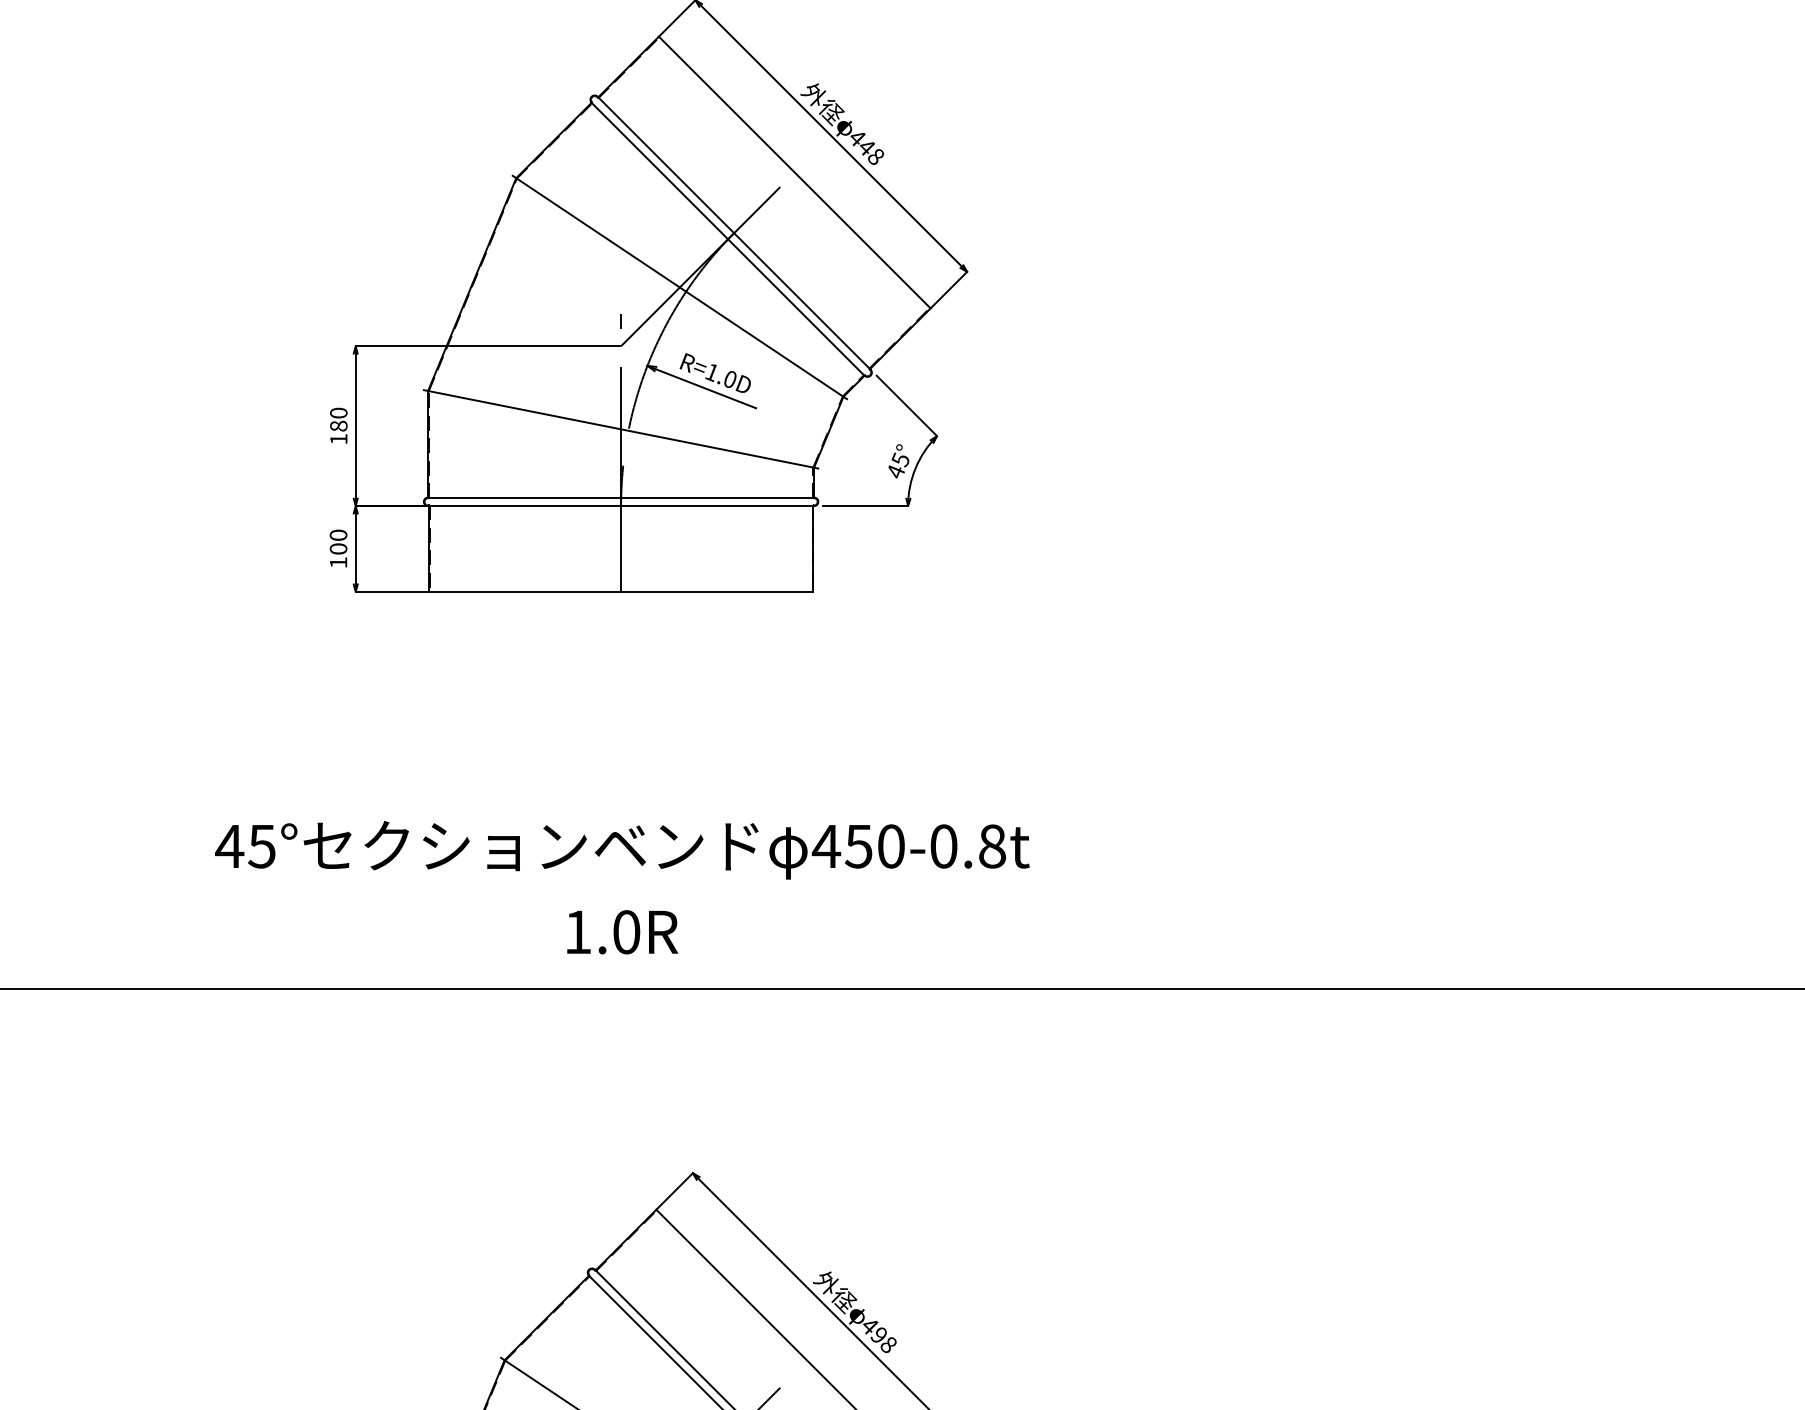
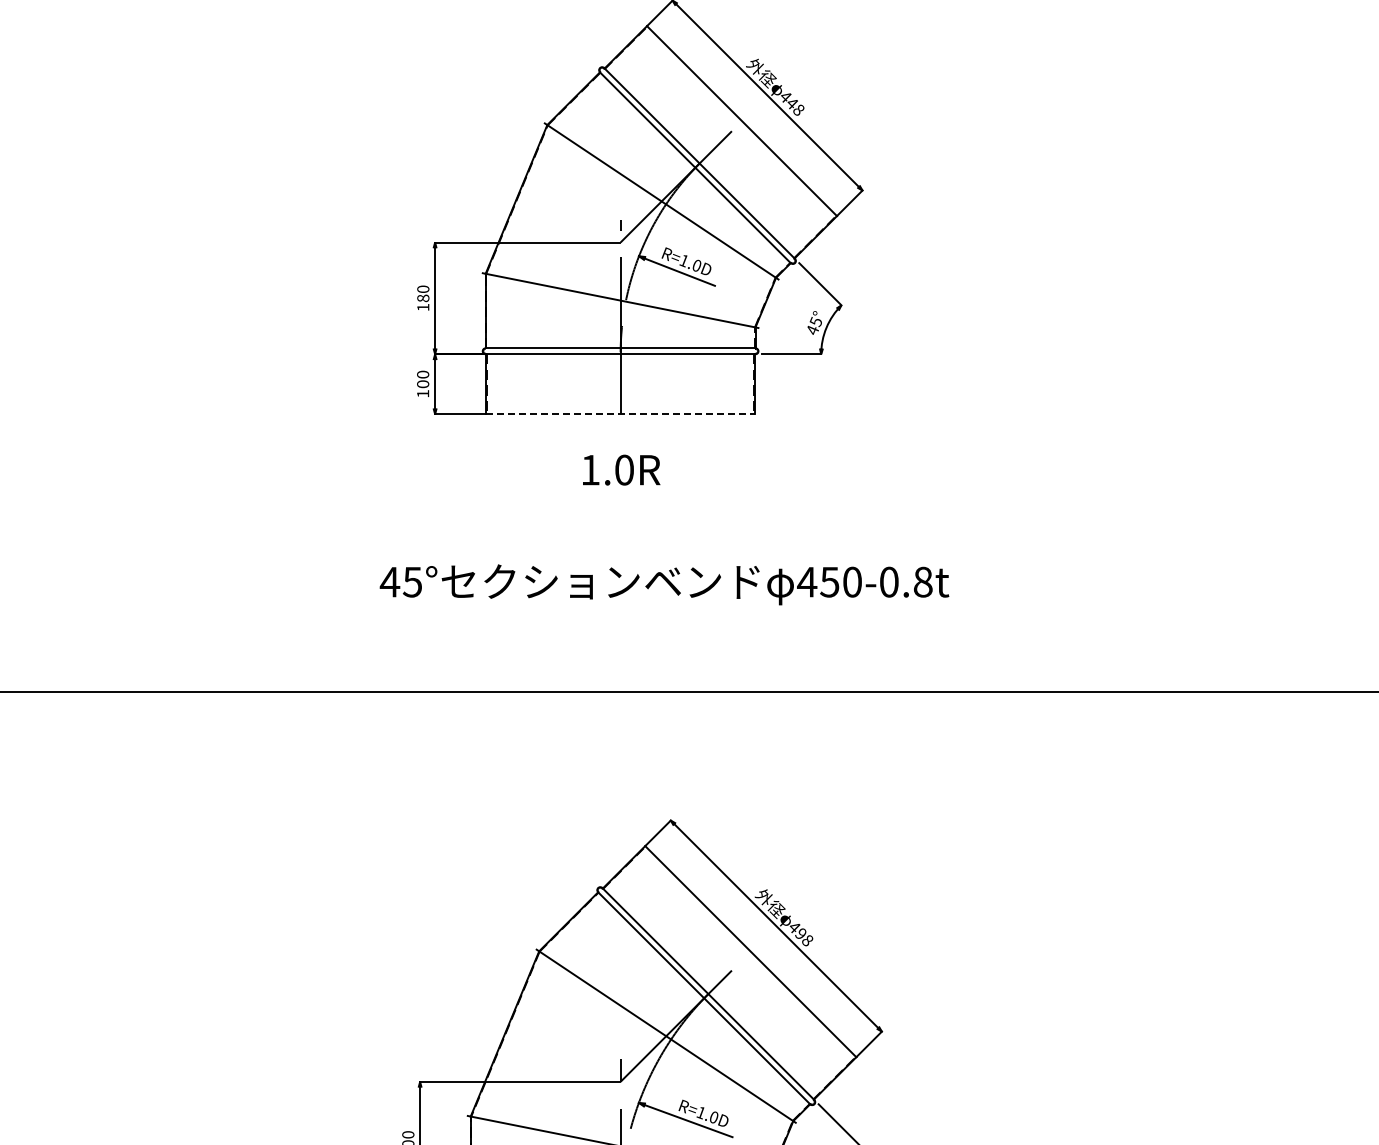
line: (622, 592) -> (621, 414), solid -> dashed
text: (622, 849) -> (664, 584), moved
text: (622, 931) -> (621, 469), moved

